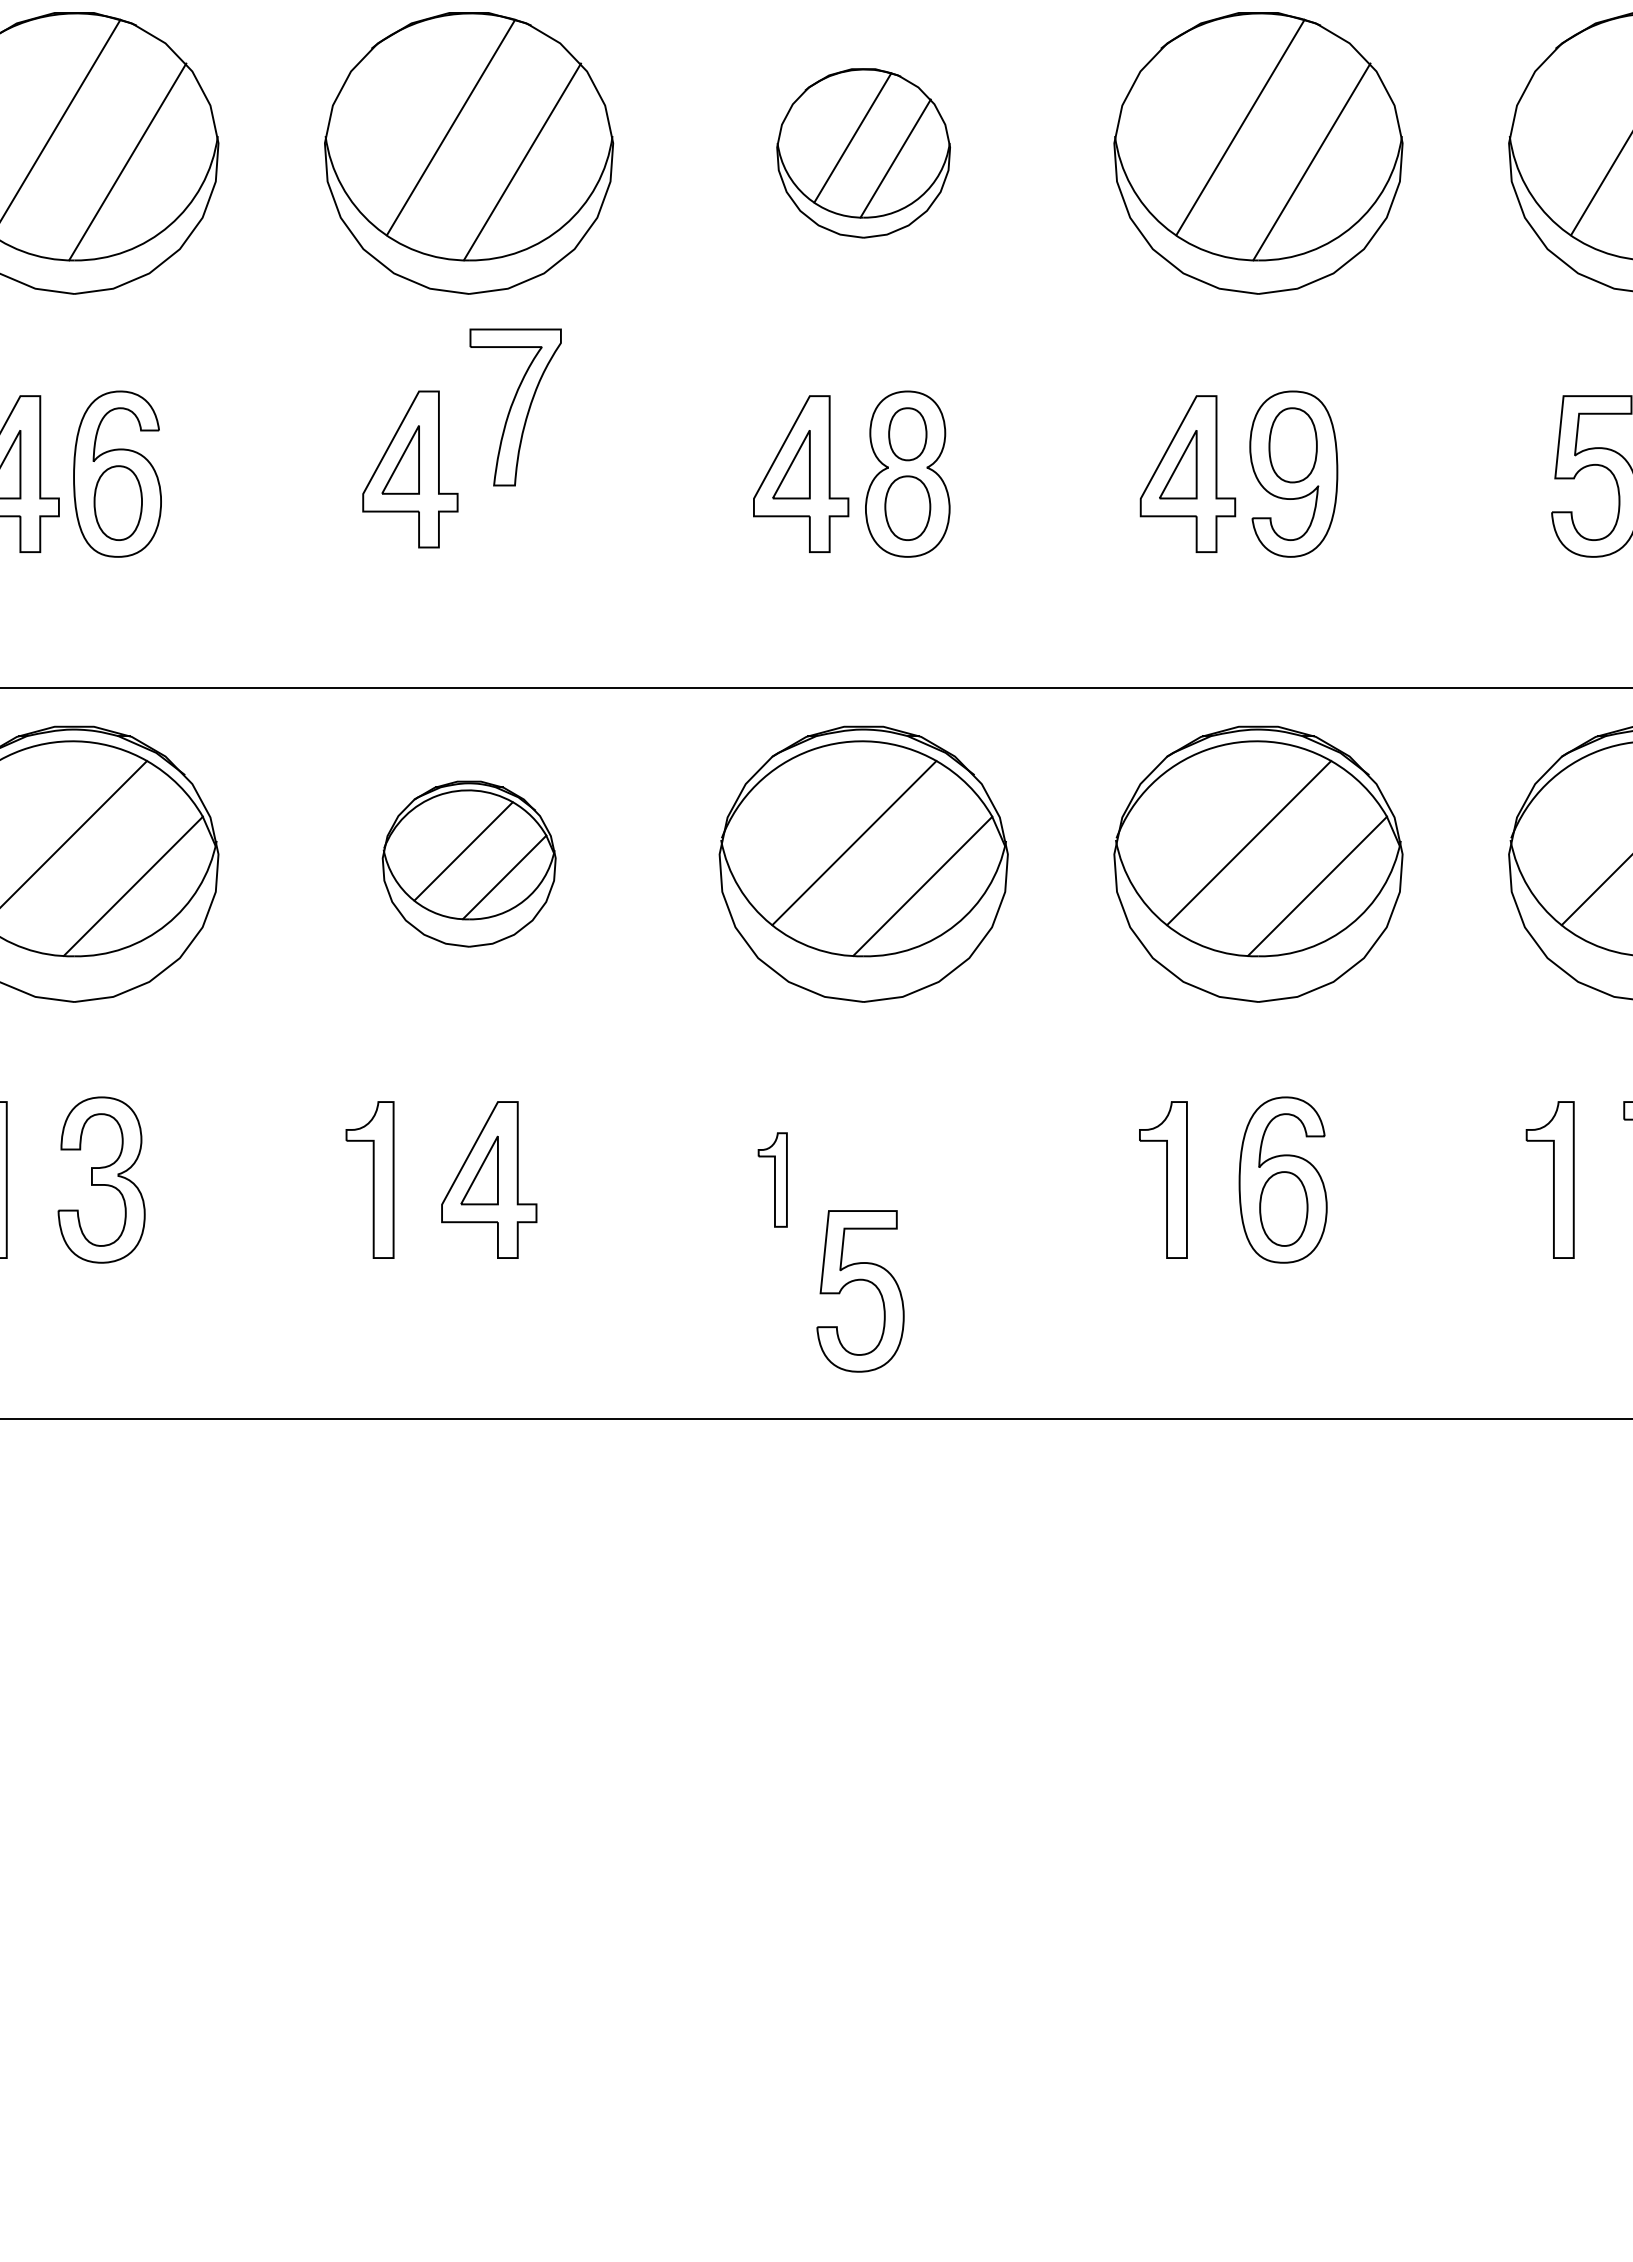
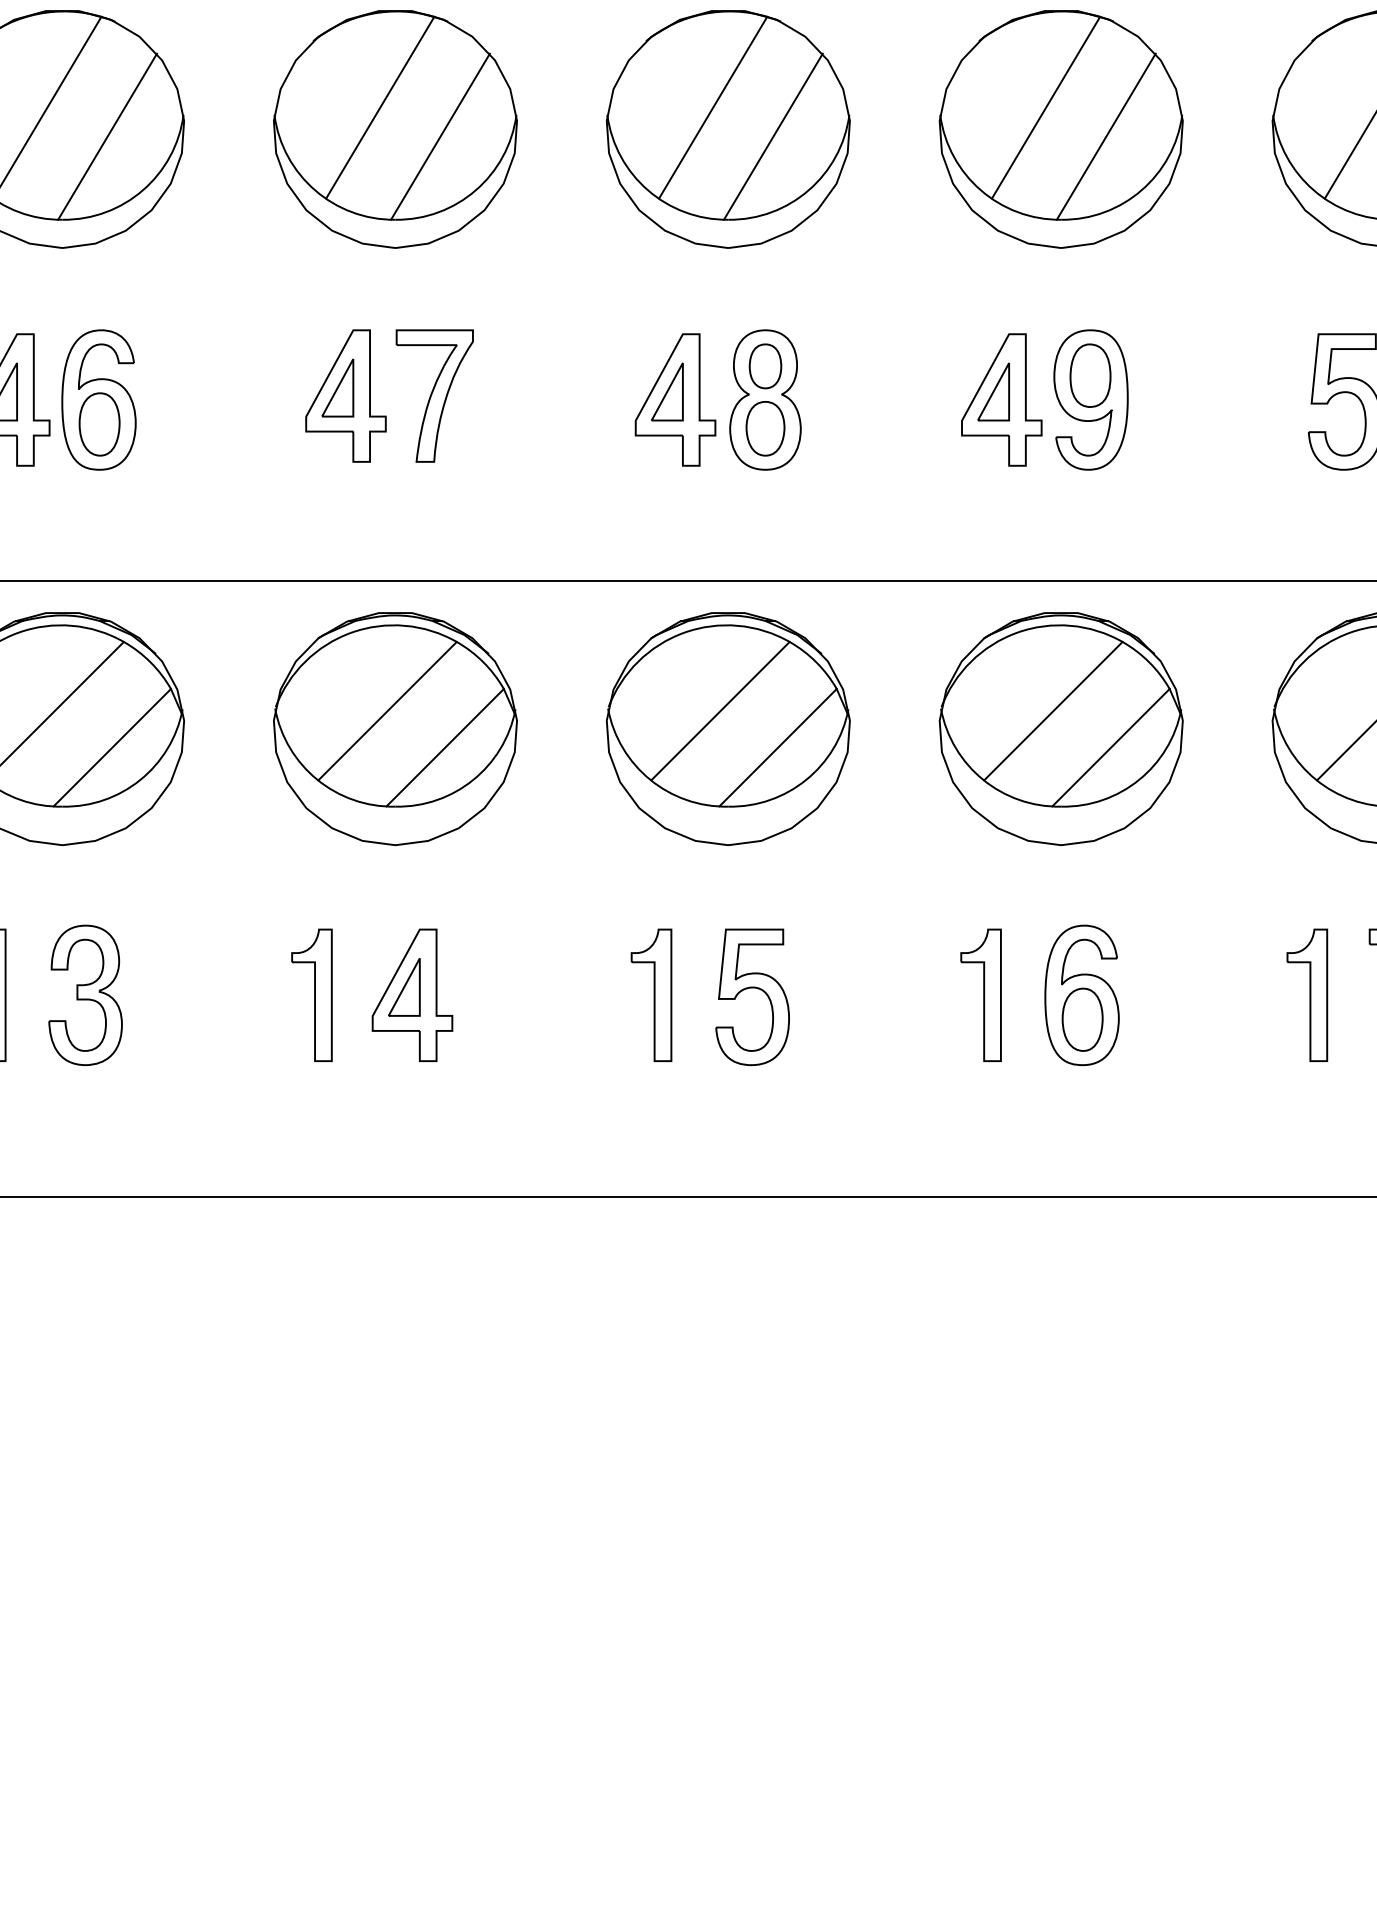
part: (863, 153) -> (728, 129), size x1.67
part: (515, 407) -> (434, 396), moved
part: (469, 863) -> (395, 728), size x1.67
part: (772, 1179) -> (651, 994), size x1.67
part: (860, 1280) -> (752, 988), moved

